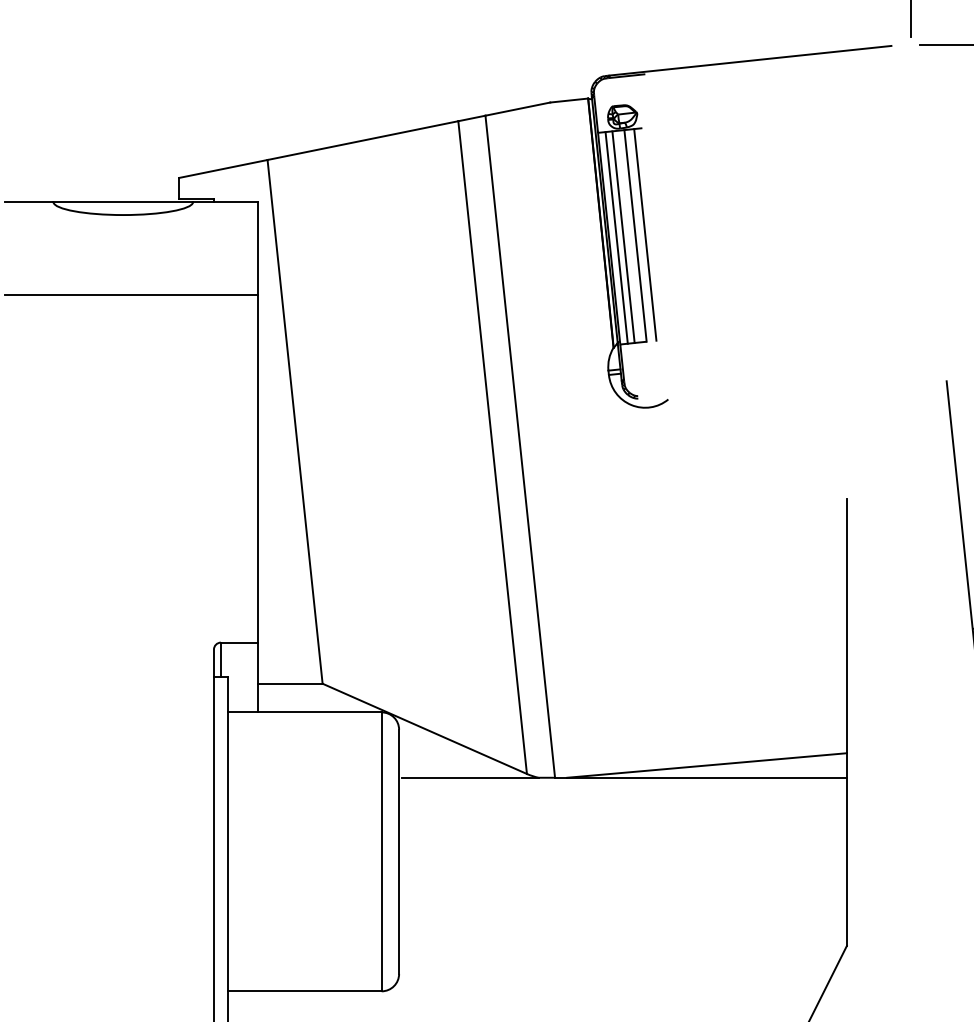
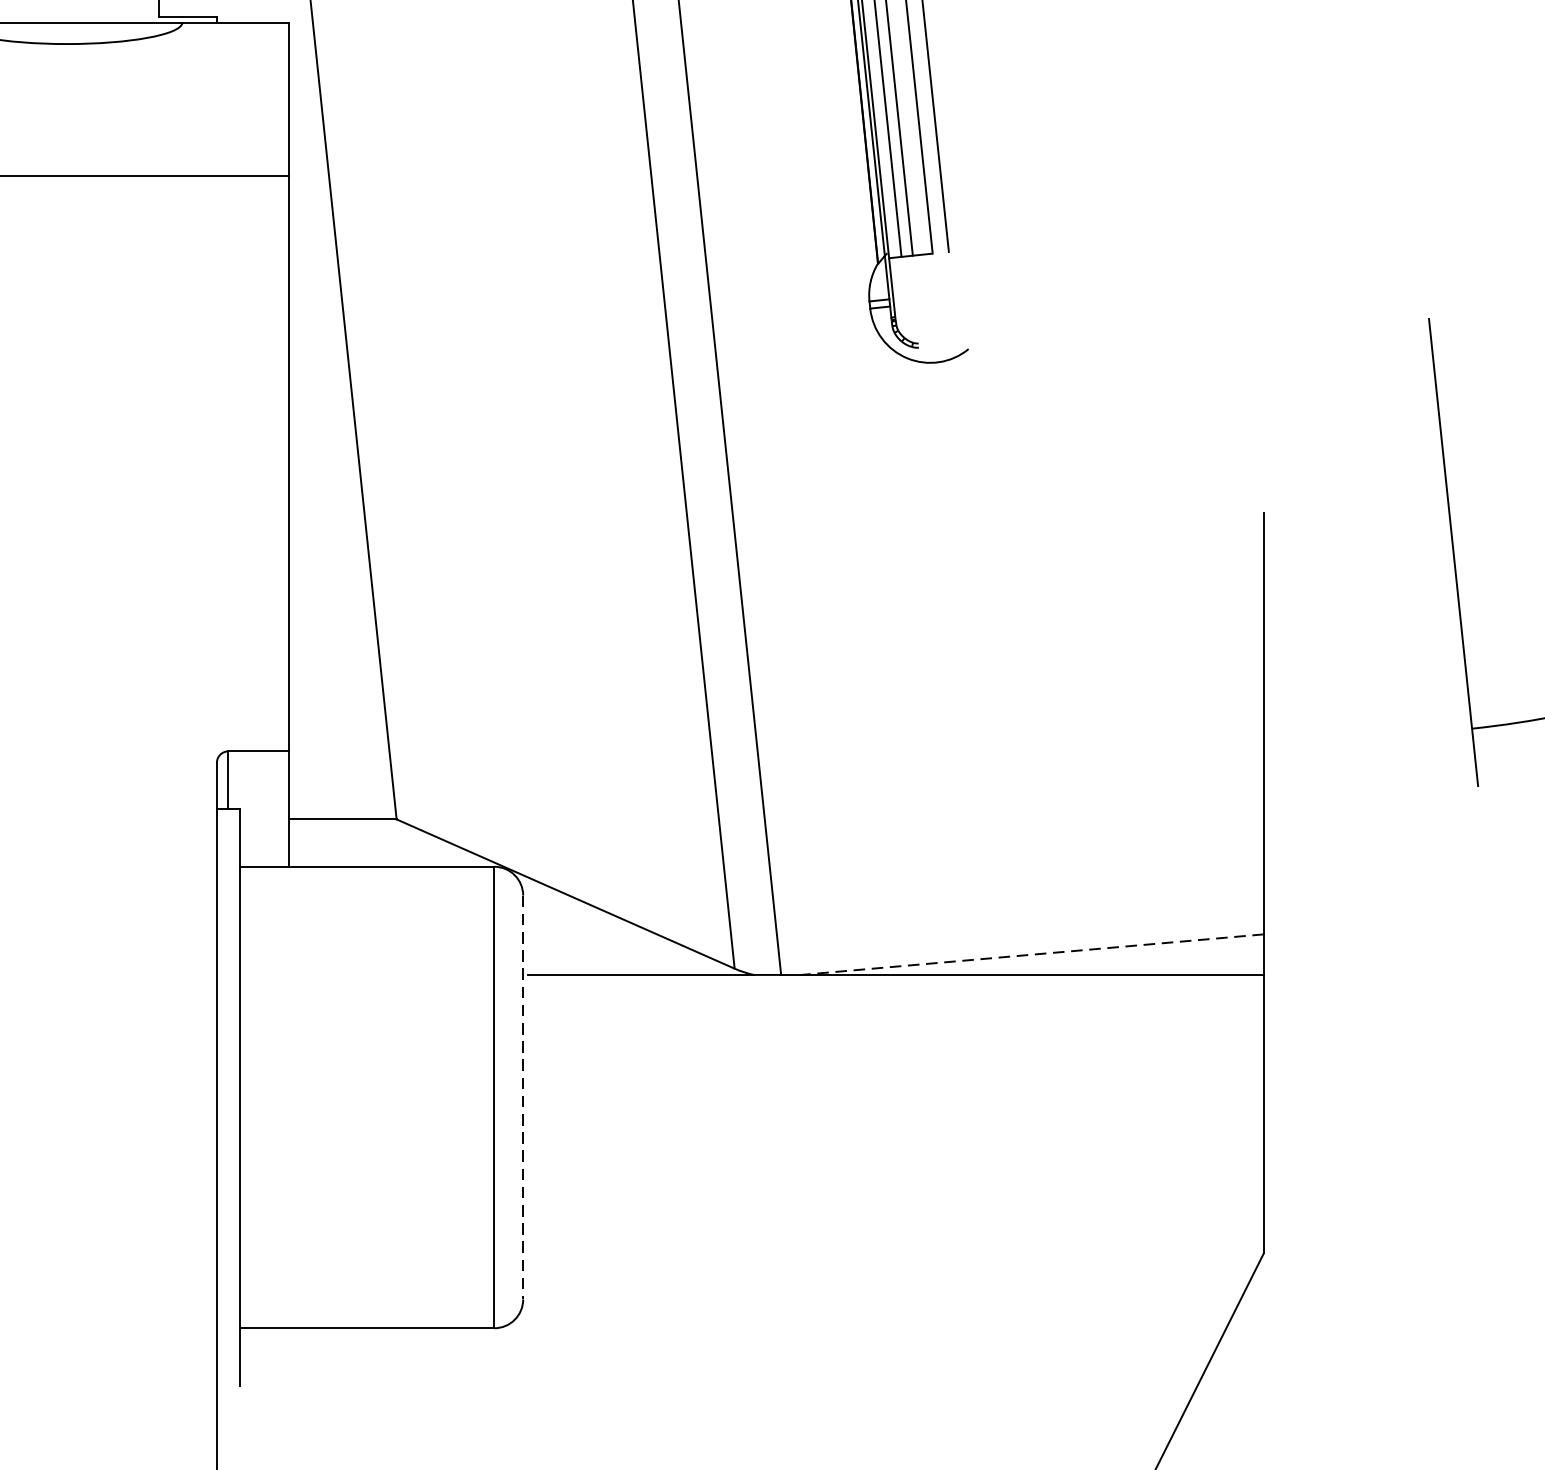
line: (706, 765) -> (1031, 954), solid -> dashed
line: (399, 852) -> (523, 1098), solid -> dashed

